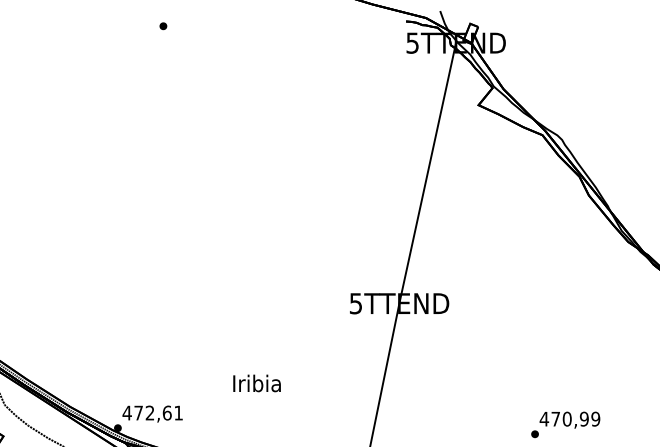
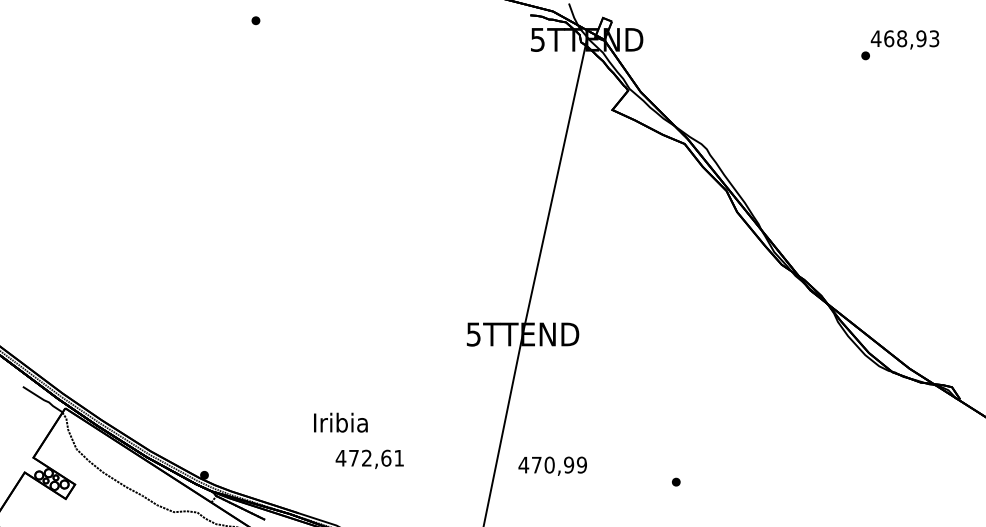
text: (256, 383) -> (340, 422), moved
text: (152, 413) -> (369, 458), moved
text: (569, 419) -> (552, 465), moved

